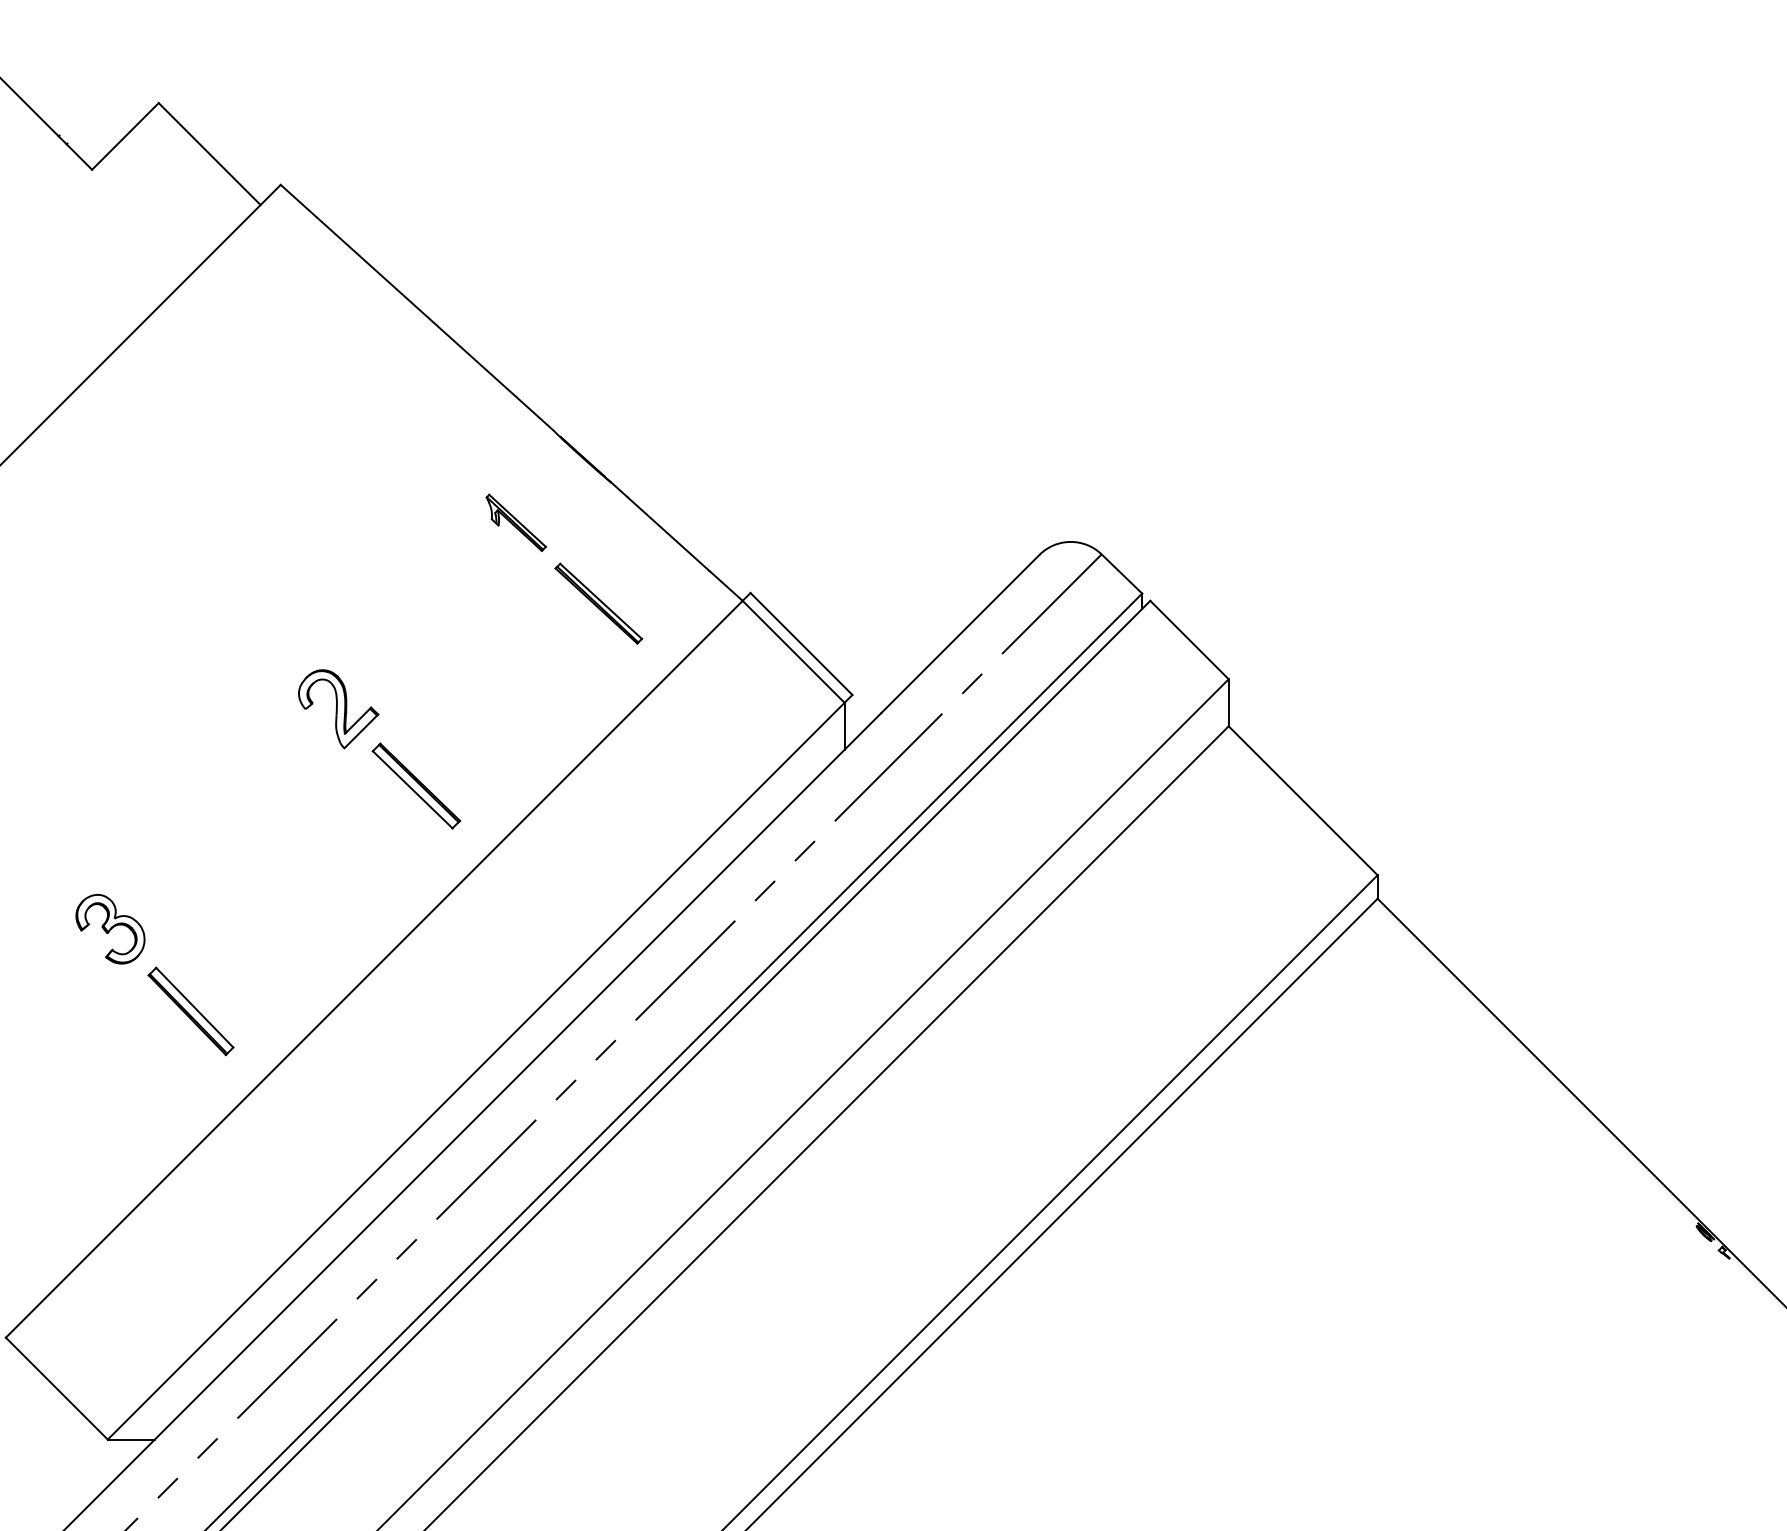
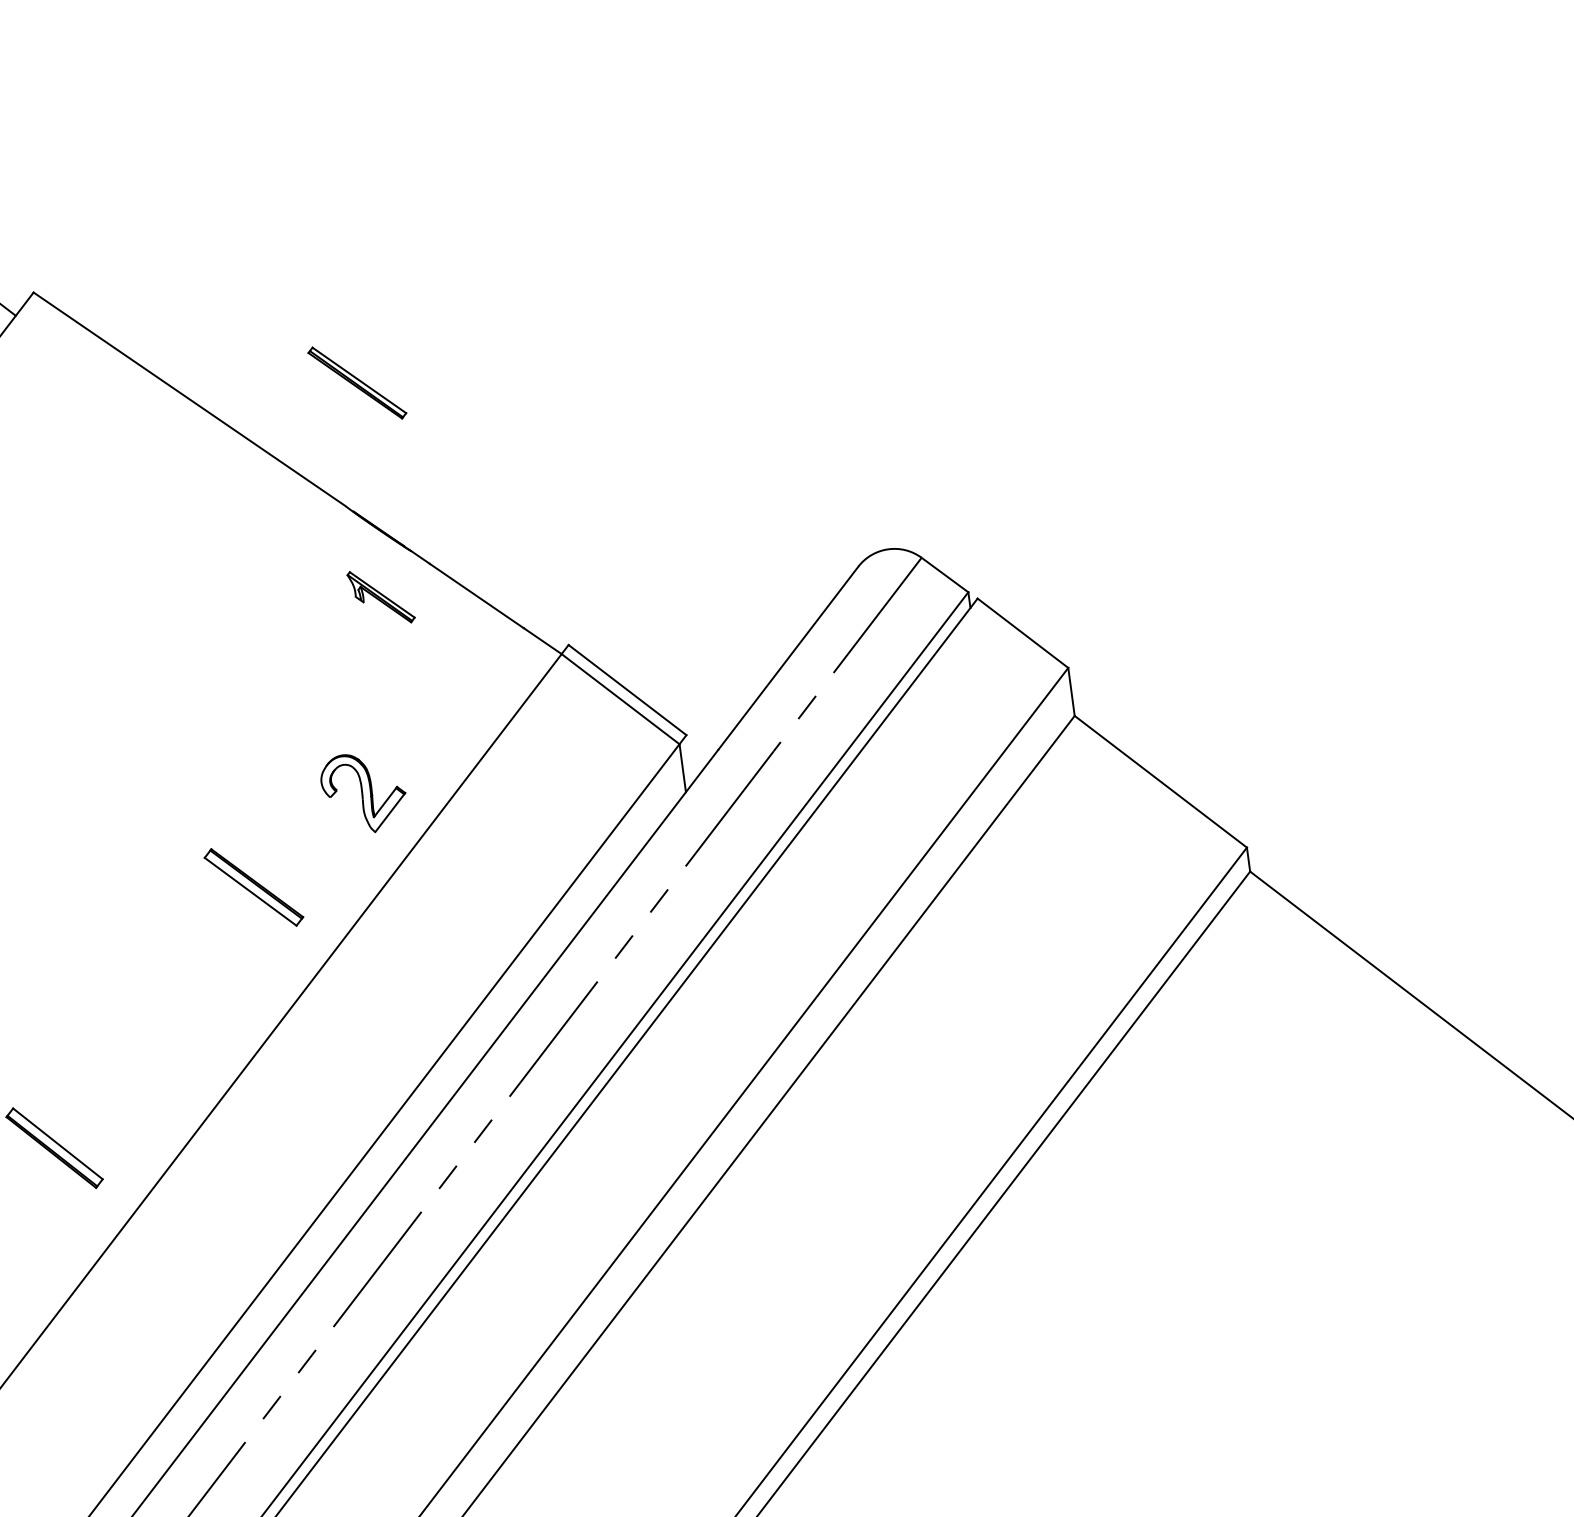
part: (516, 522) -> (381, 596), moved
part: (598, 603) -> (357, 382), moved
part: (338, 709) -> (364, 793), moved

